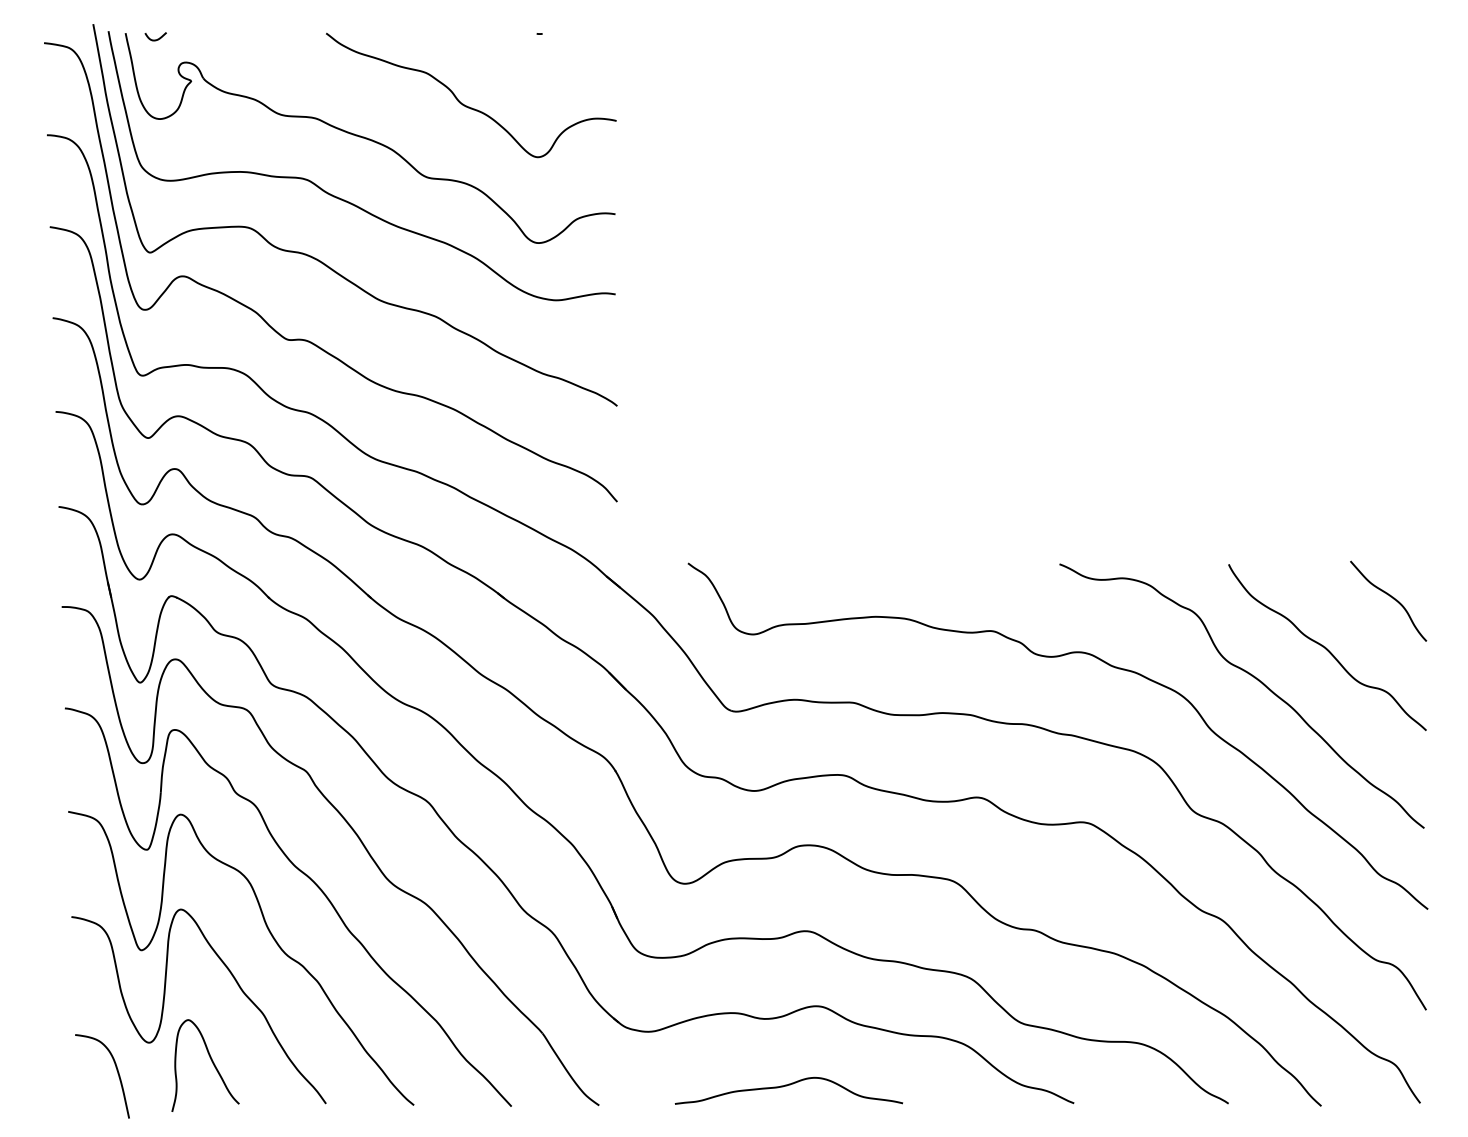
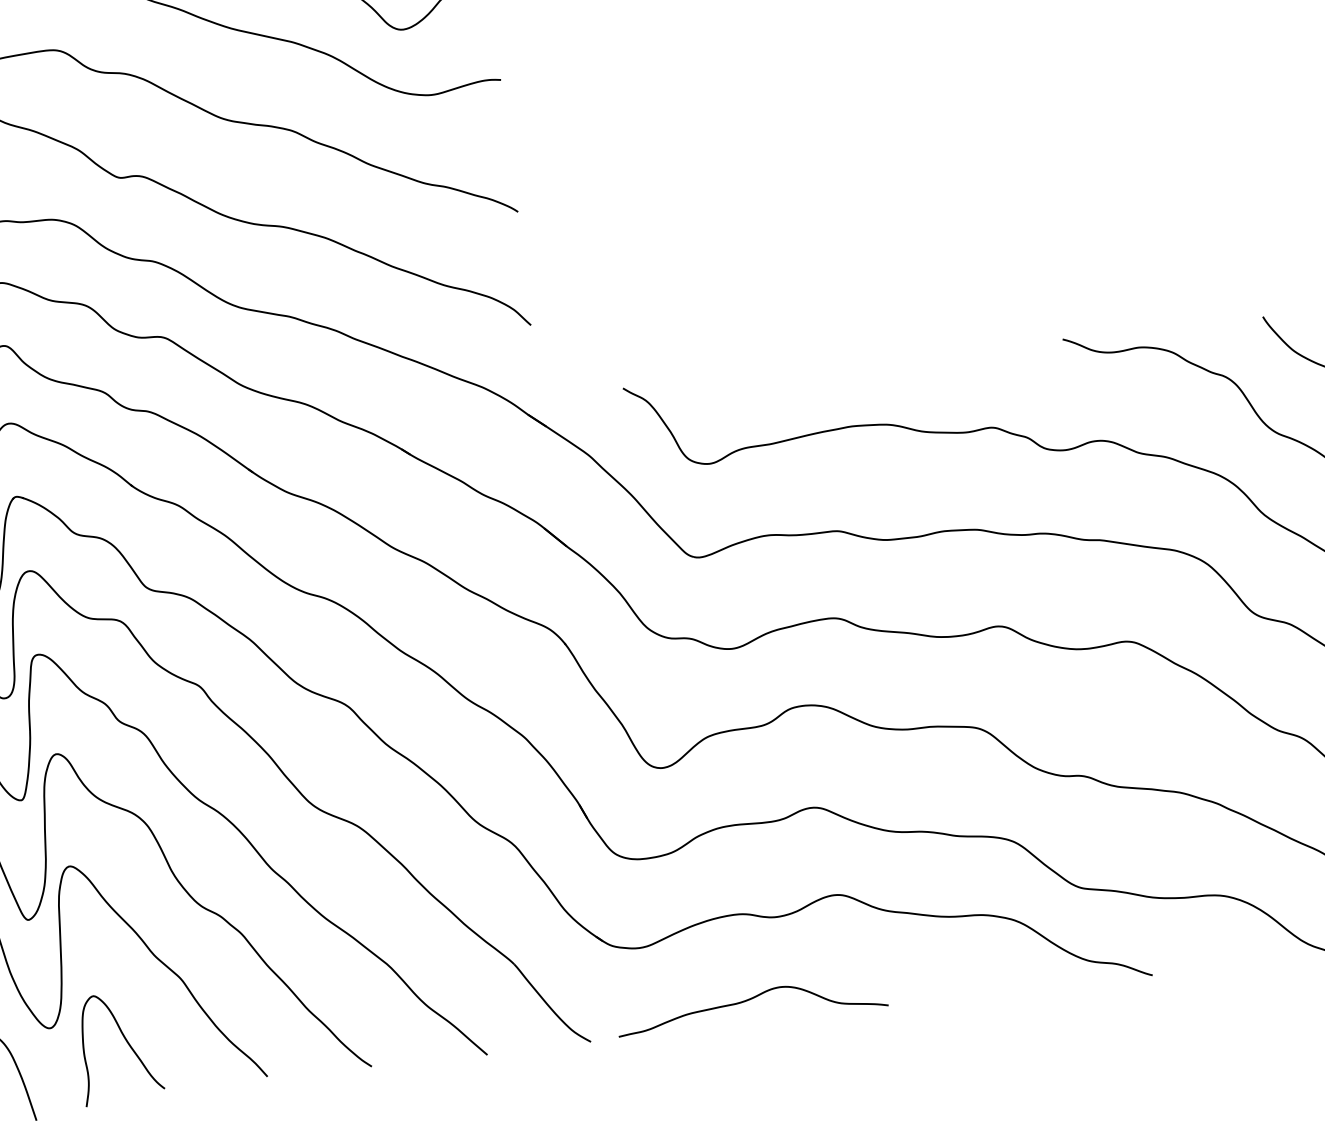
curve: (787, 1086) -> (749, 1001), moved

